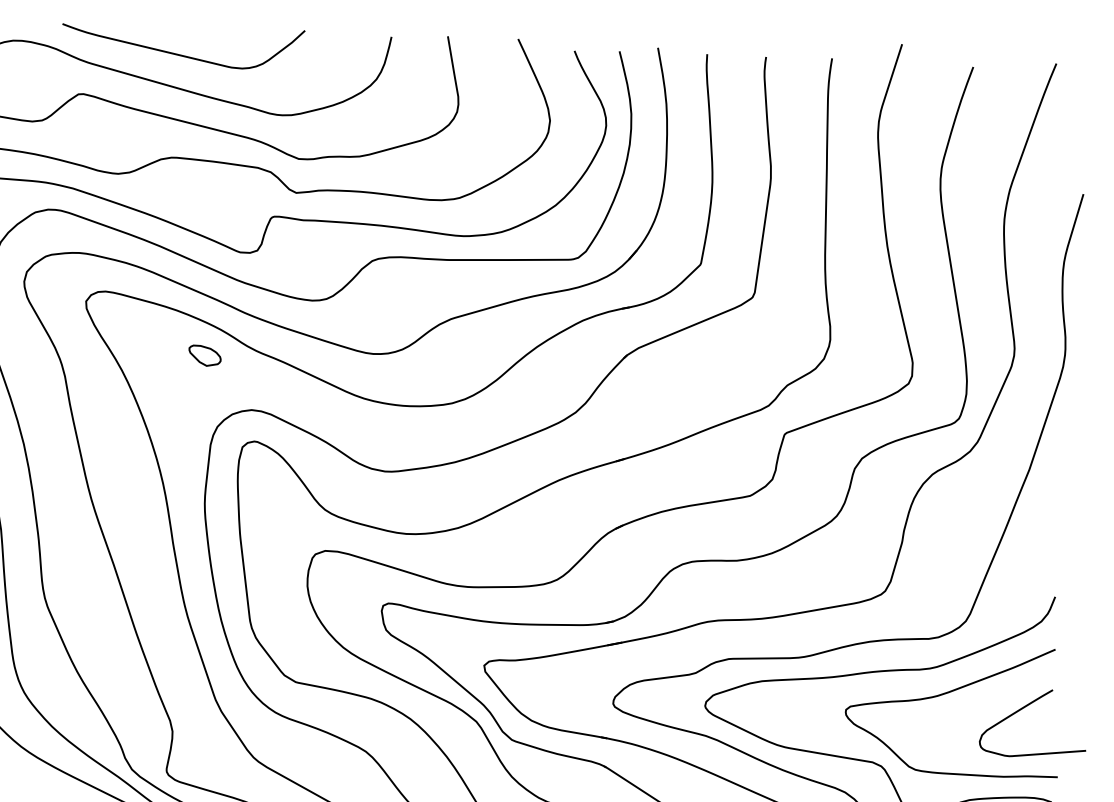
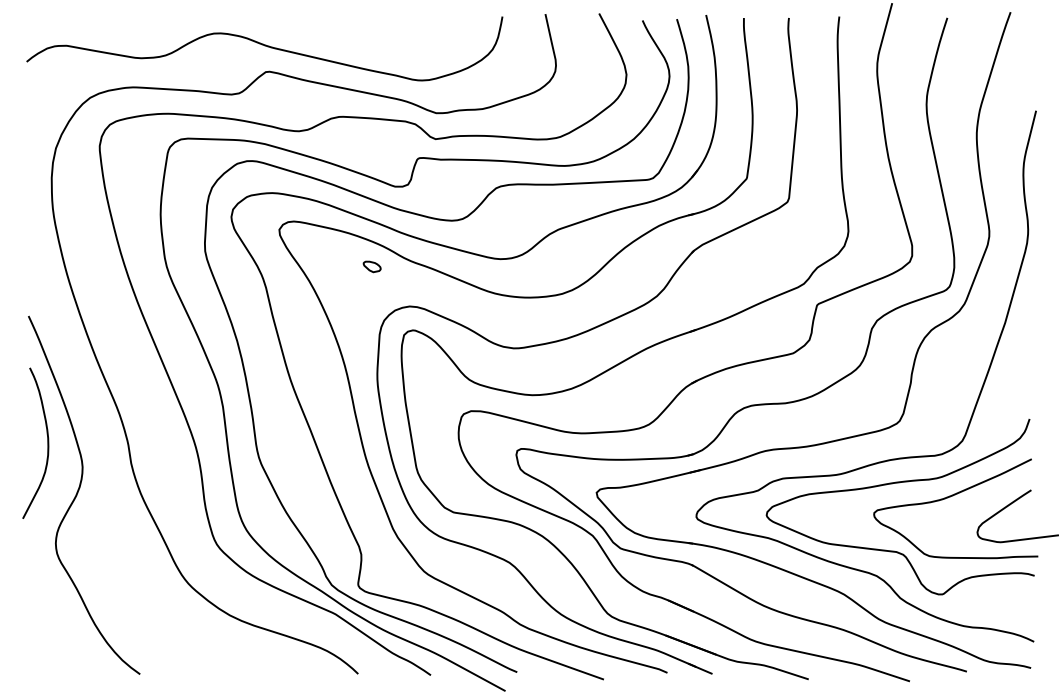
curve: (180, 53) -> (342, 37), removed
part: (205, 355) -> (372, 266), size x0.7

